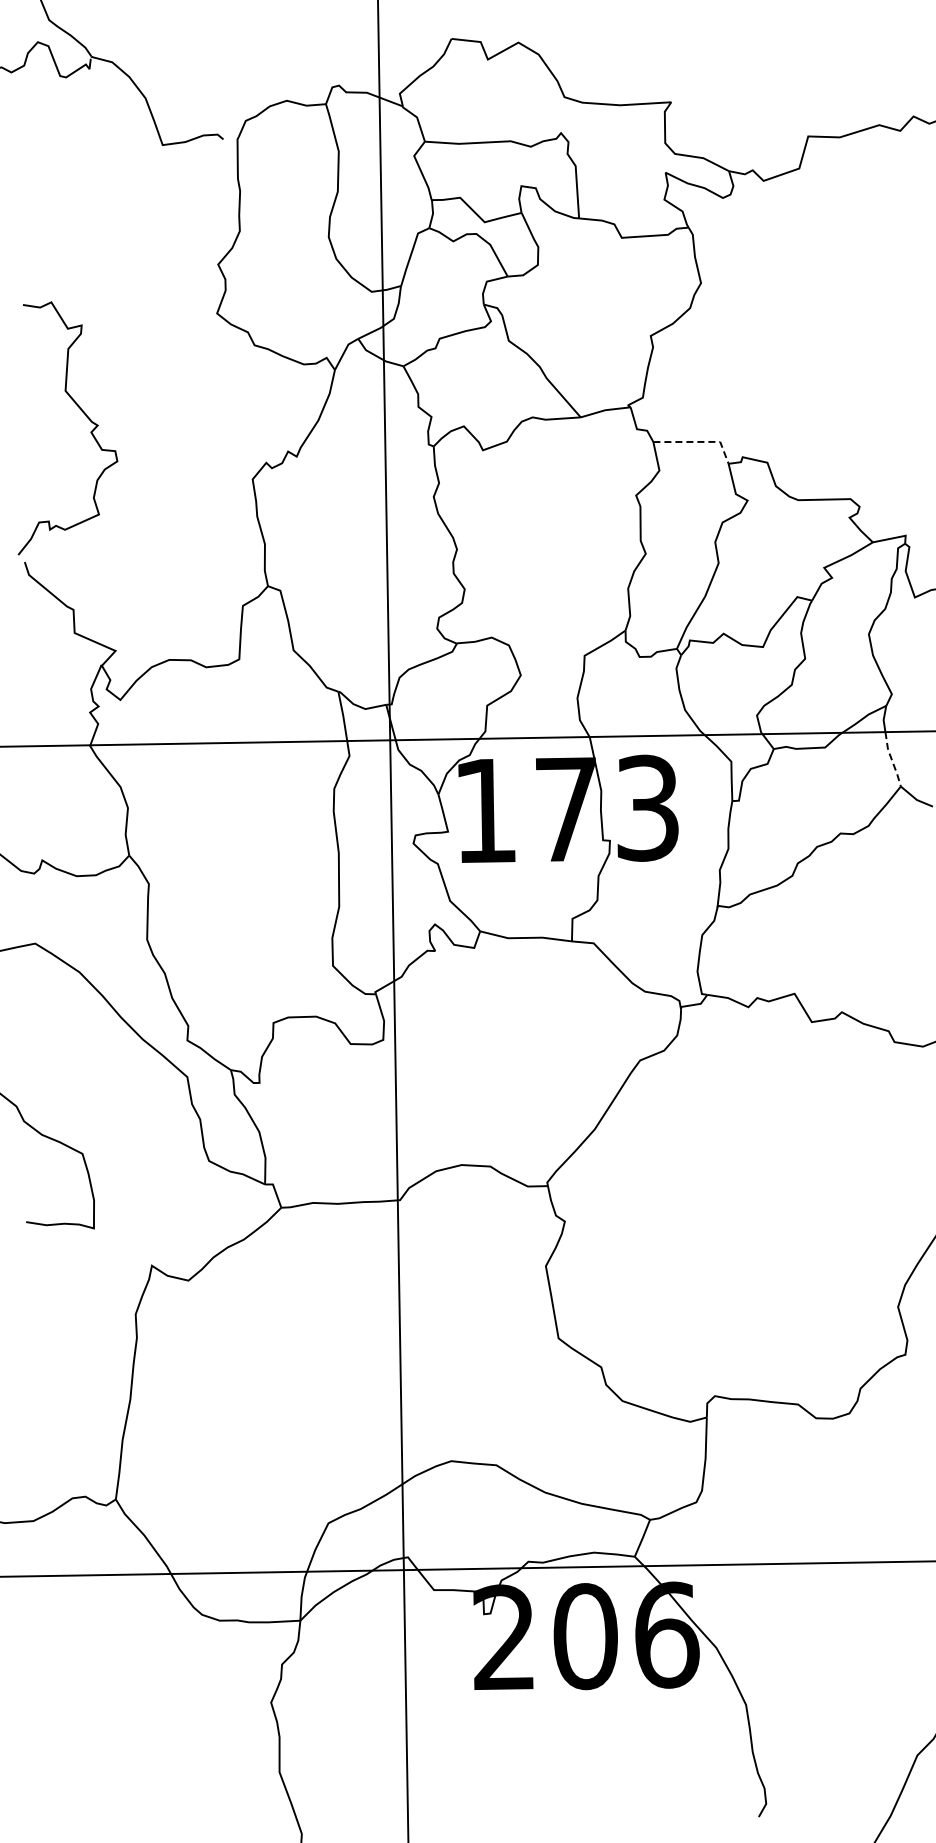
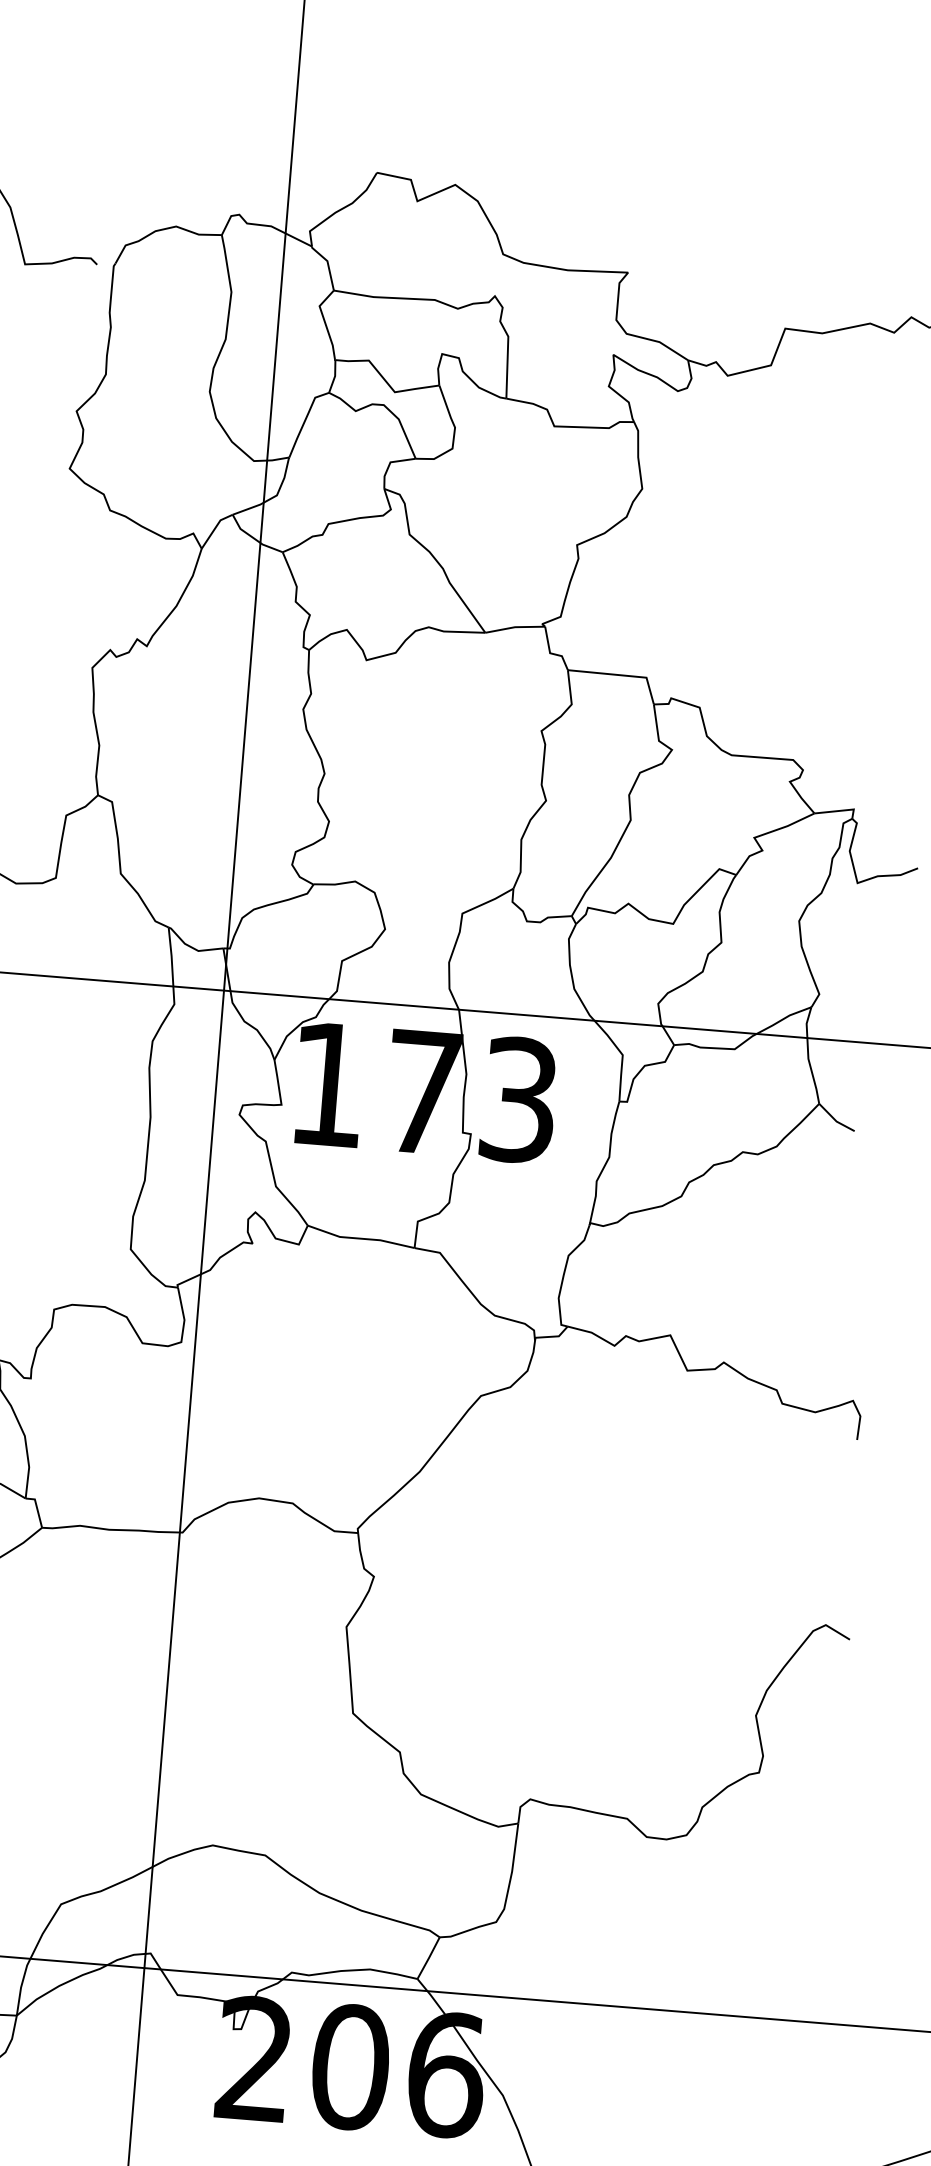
line: (699, 441) -> (622, 674), dashed -> solid
line: (891, 759) -> (811, 1070), dashed -> solid

